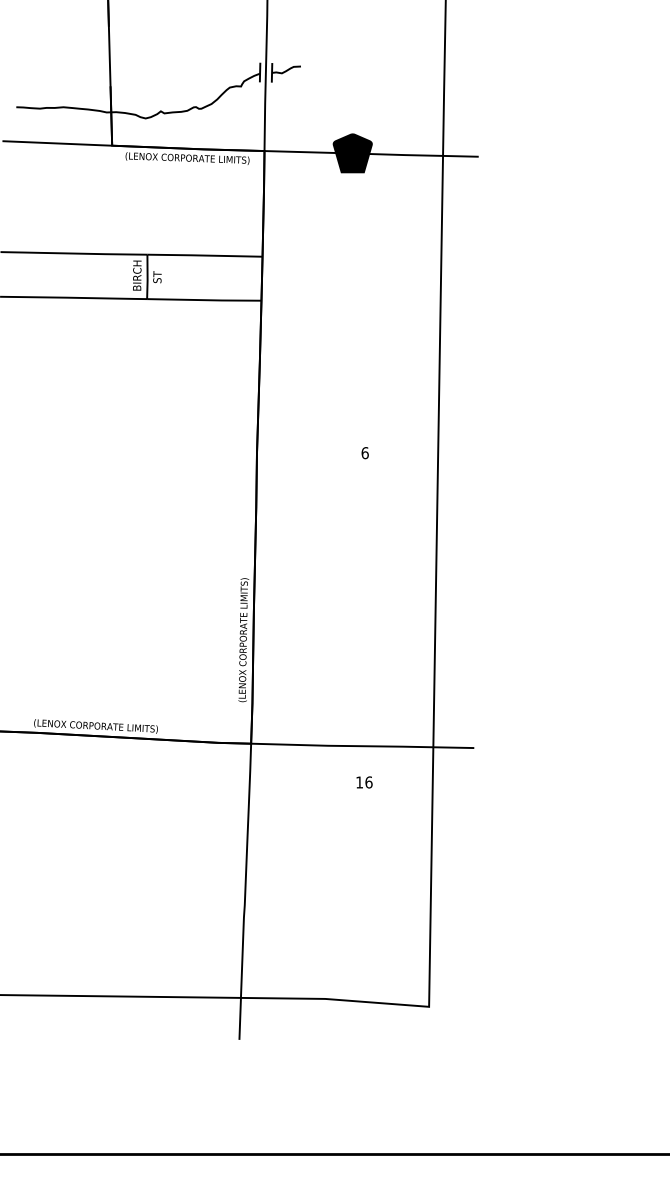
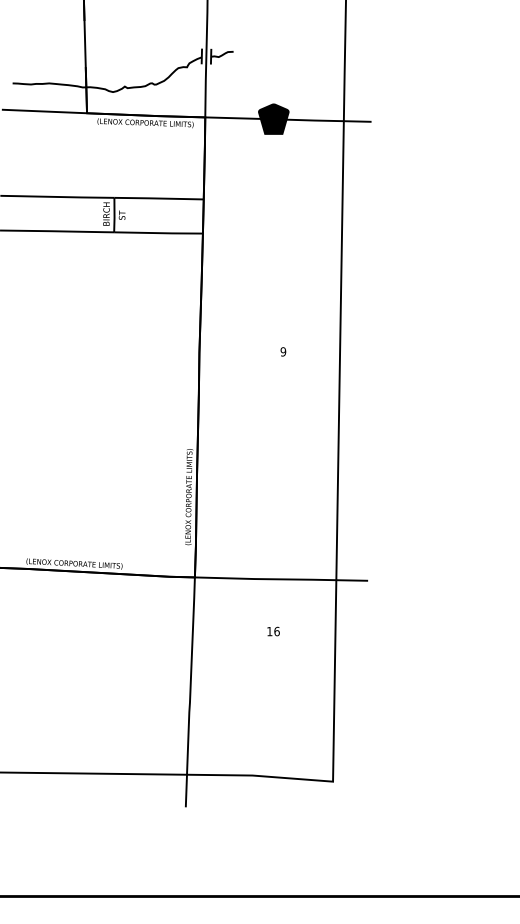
text: (364, 453) -> (282, 352), 6 -> 9
text: (364, 782) -> (273, 631), moved

